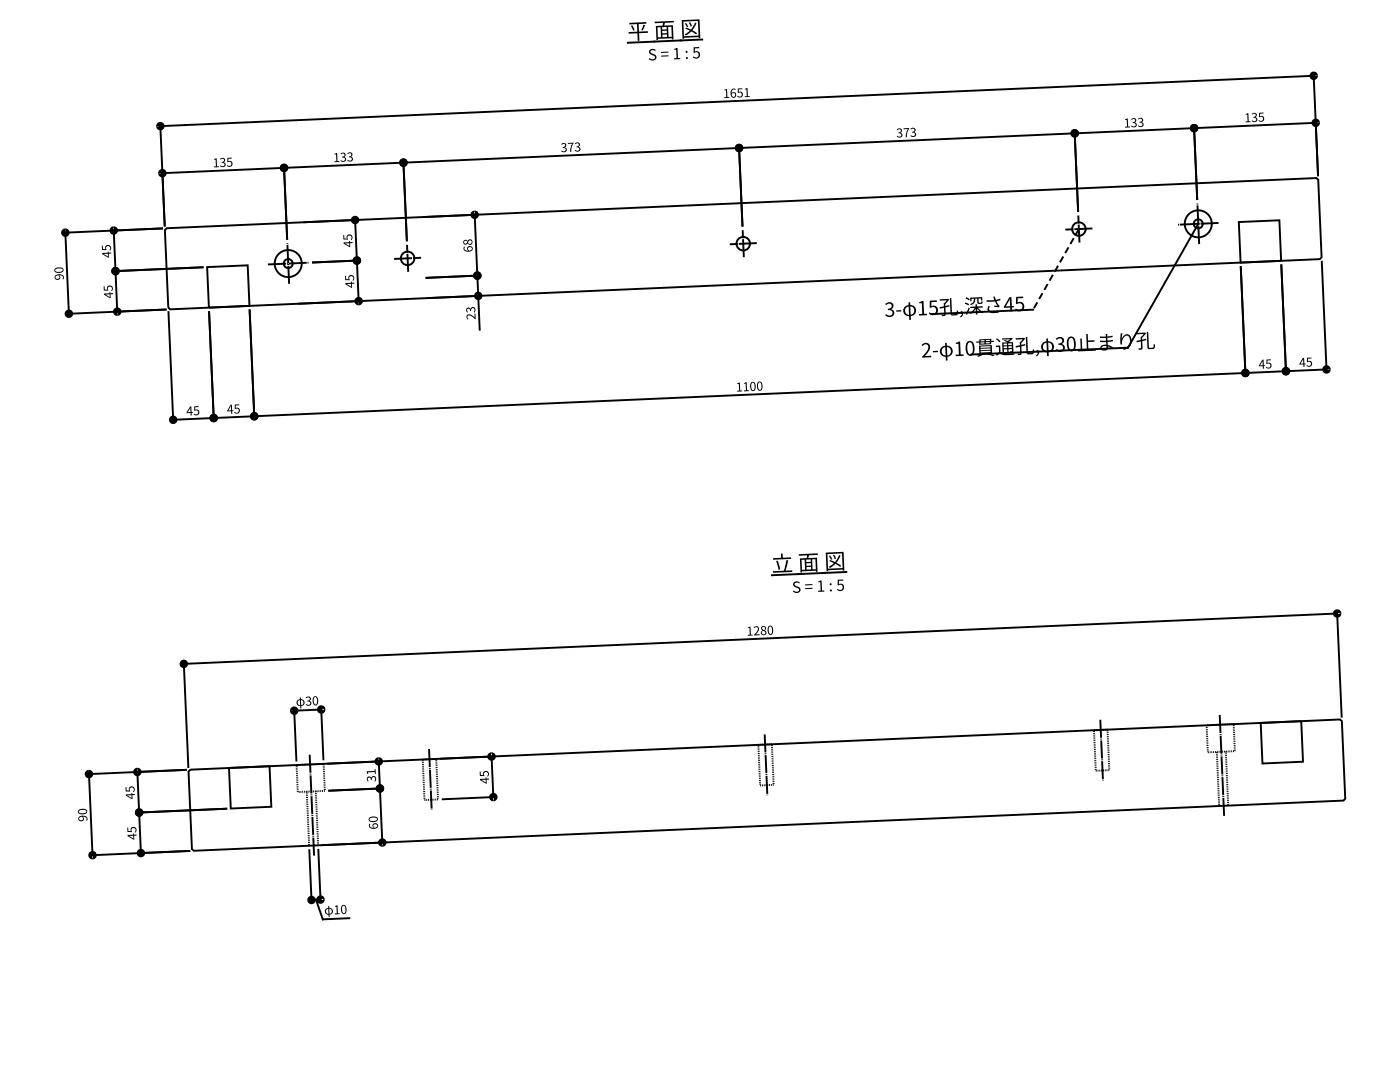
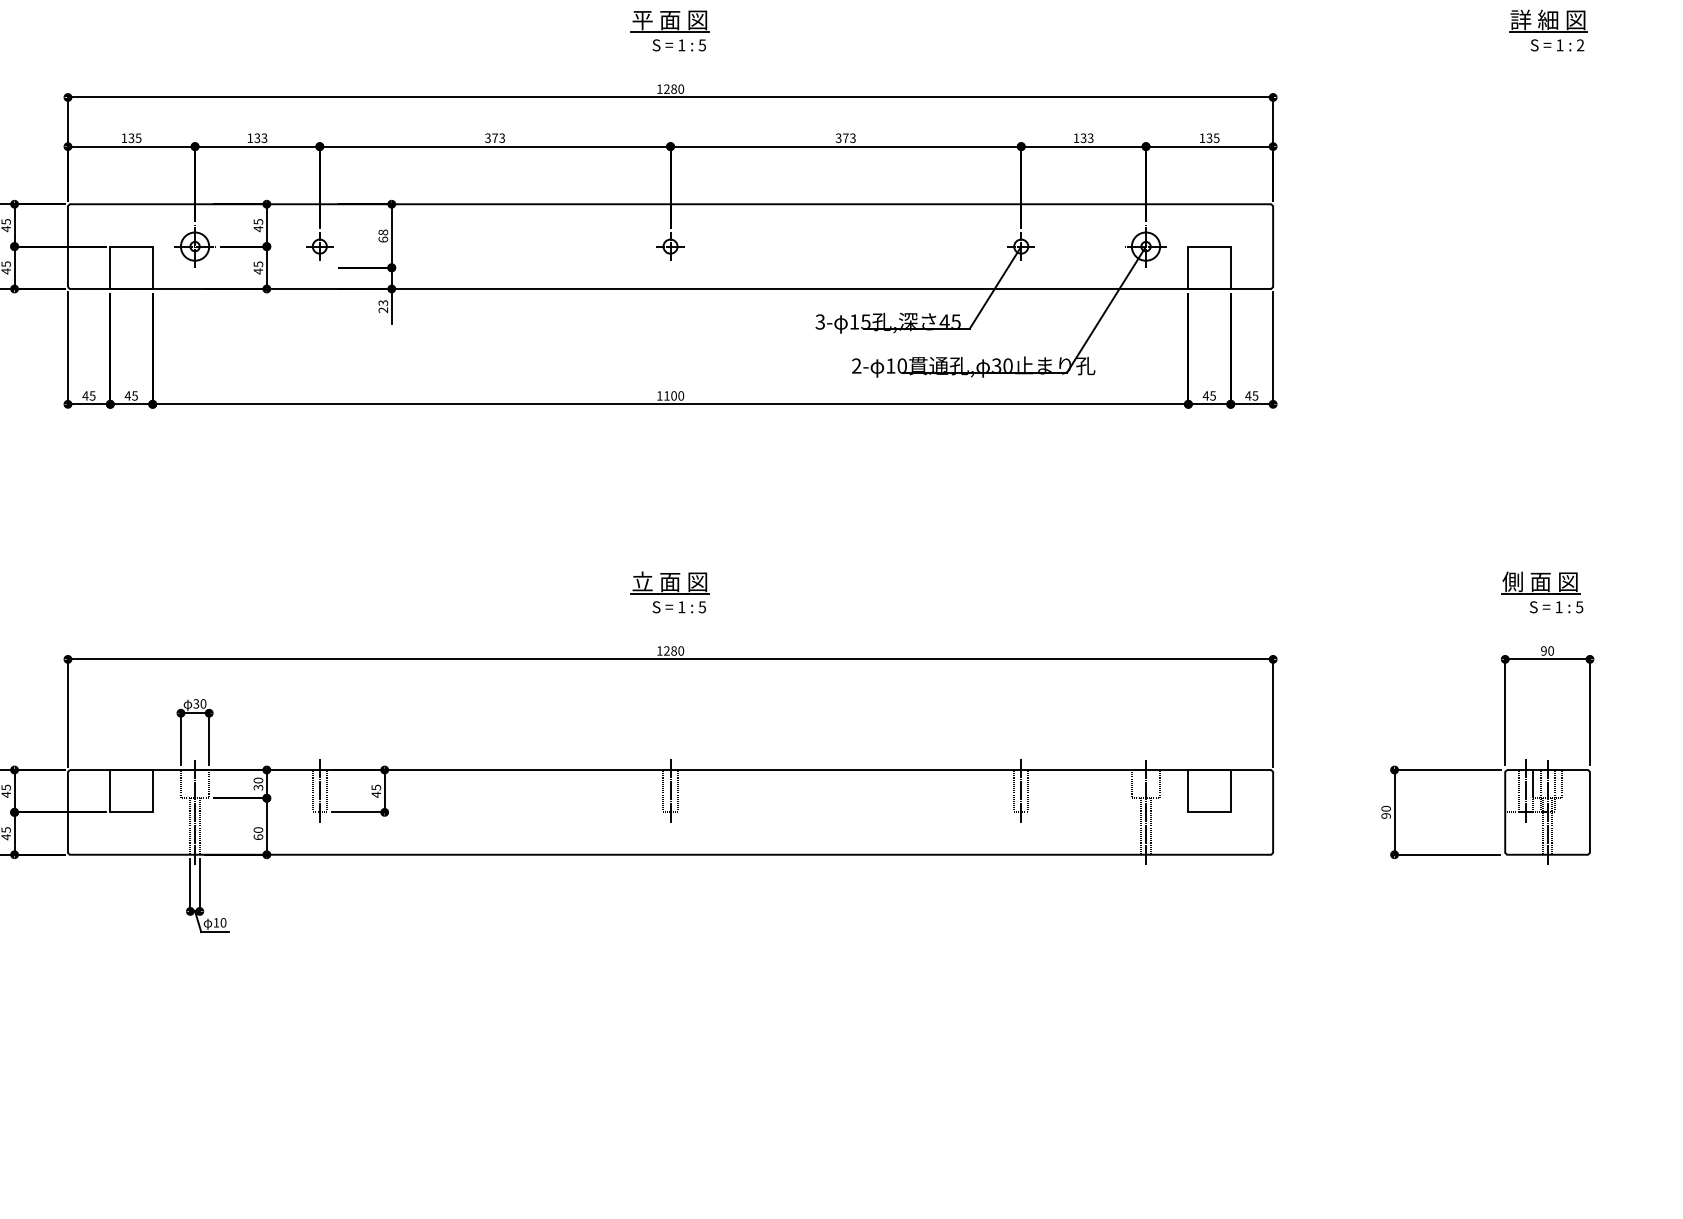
part: (664, 39) -> (669, 30), moved
text: (740, 92) -> (674, 88), 1651 -> 1280
line: (1055, 270) -> (995, 288), dashed -> solid
part: (808, 572) -> (669, 592), moved
text: (371, 771) -> (258, 780), 31 -> 30

